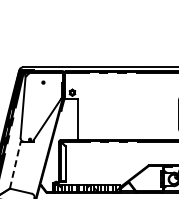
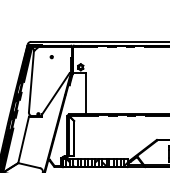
line: (15, 165) -> (23, 139), dashed -> solid

